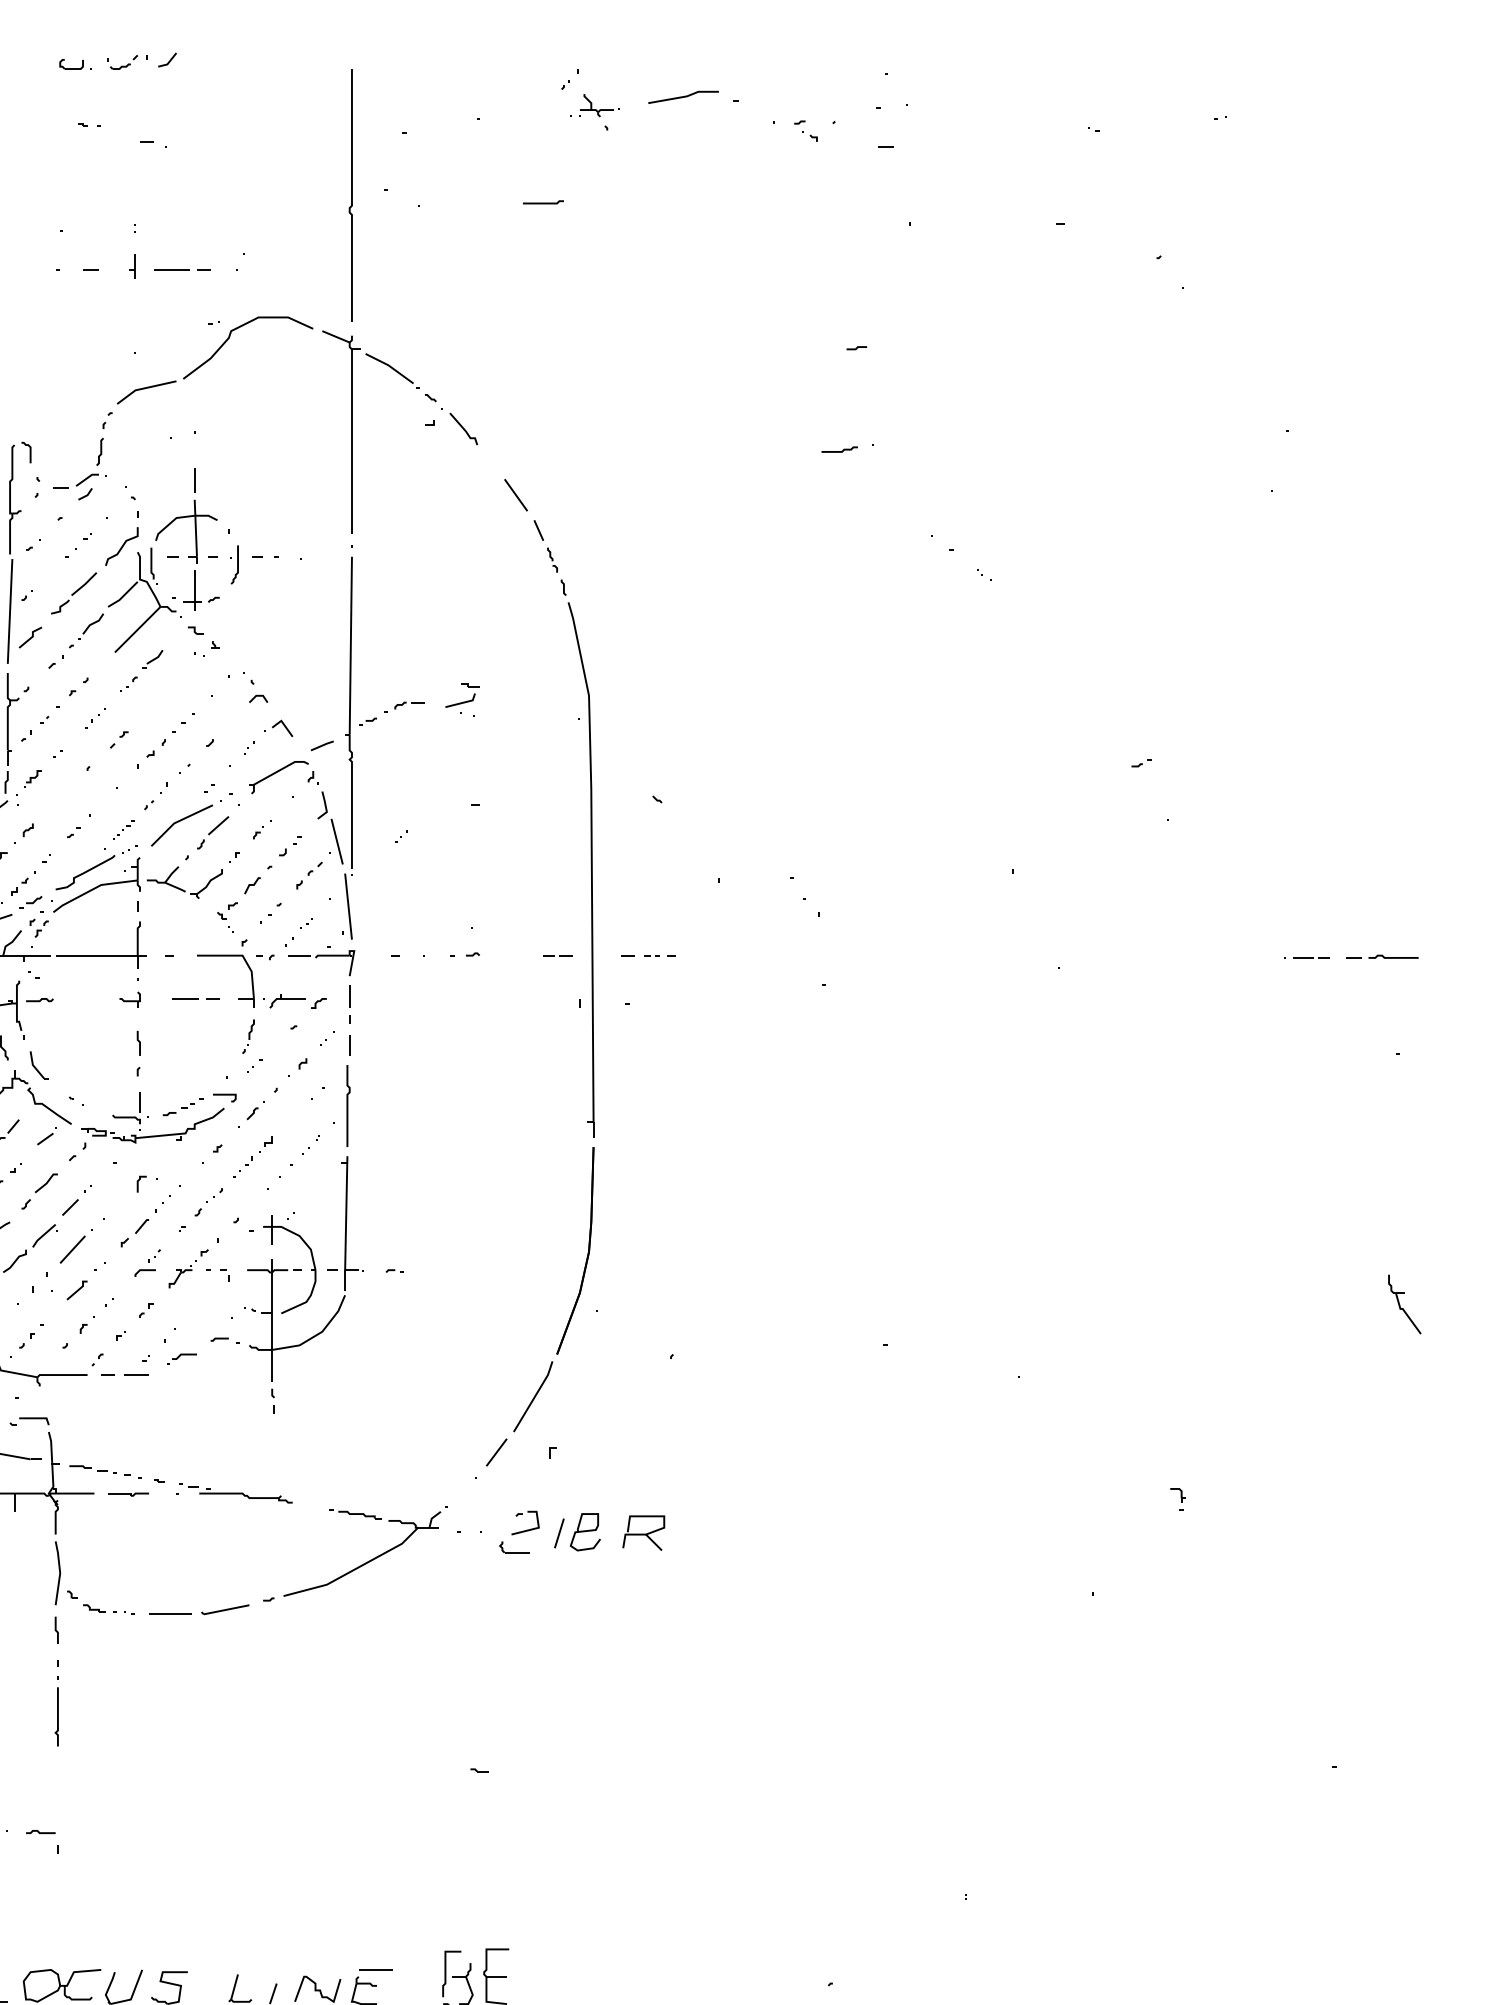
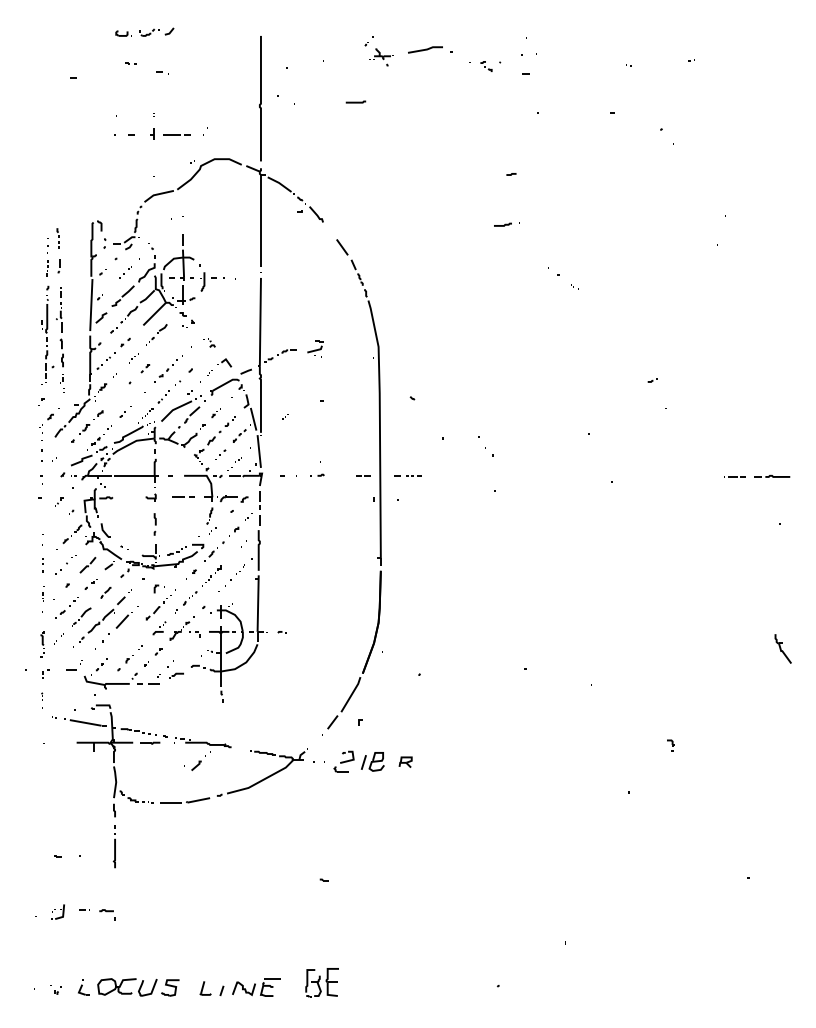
part: (248, 686) -> (209, 342), size x0.6
part: (38, 1190) -> (105, 592), size x0.6
part: (78, 1279) -> (197, 760), moved
part: (643, 1533) -> (405, 762), size x0.6

